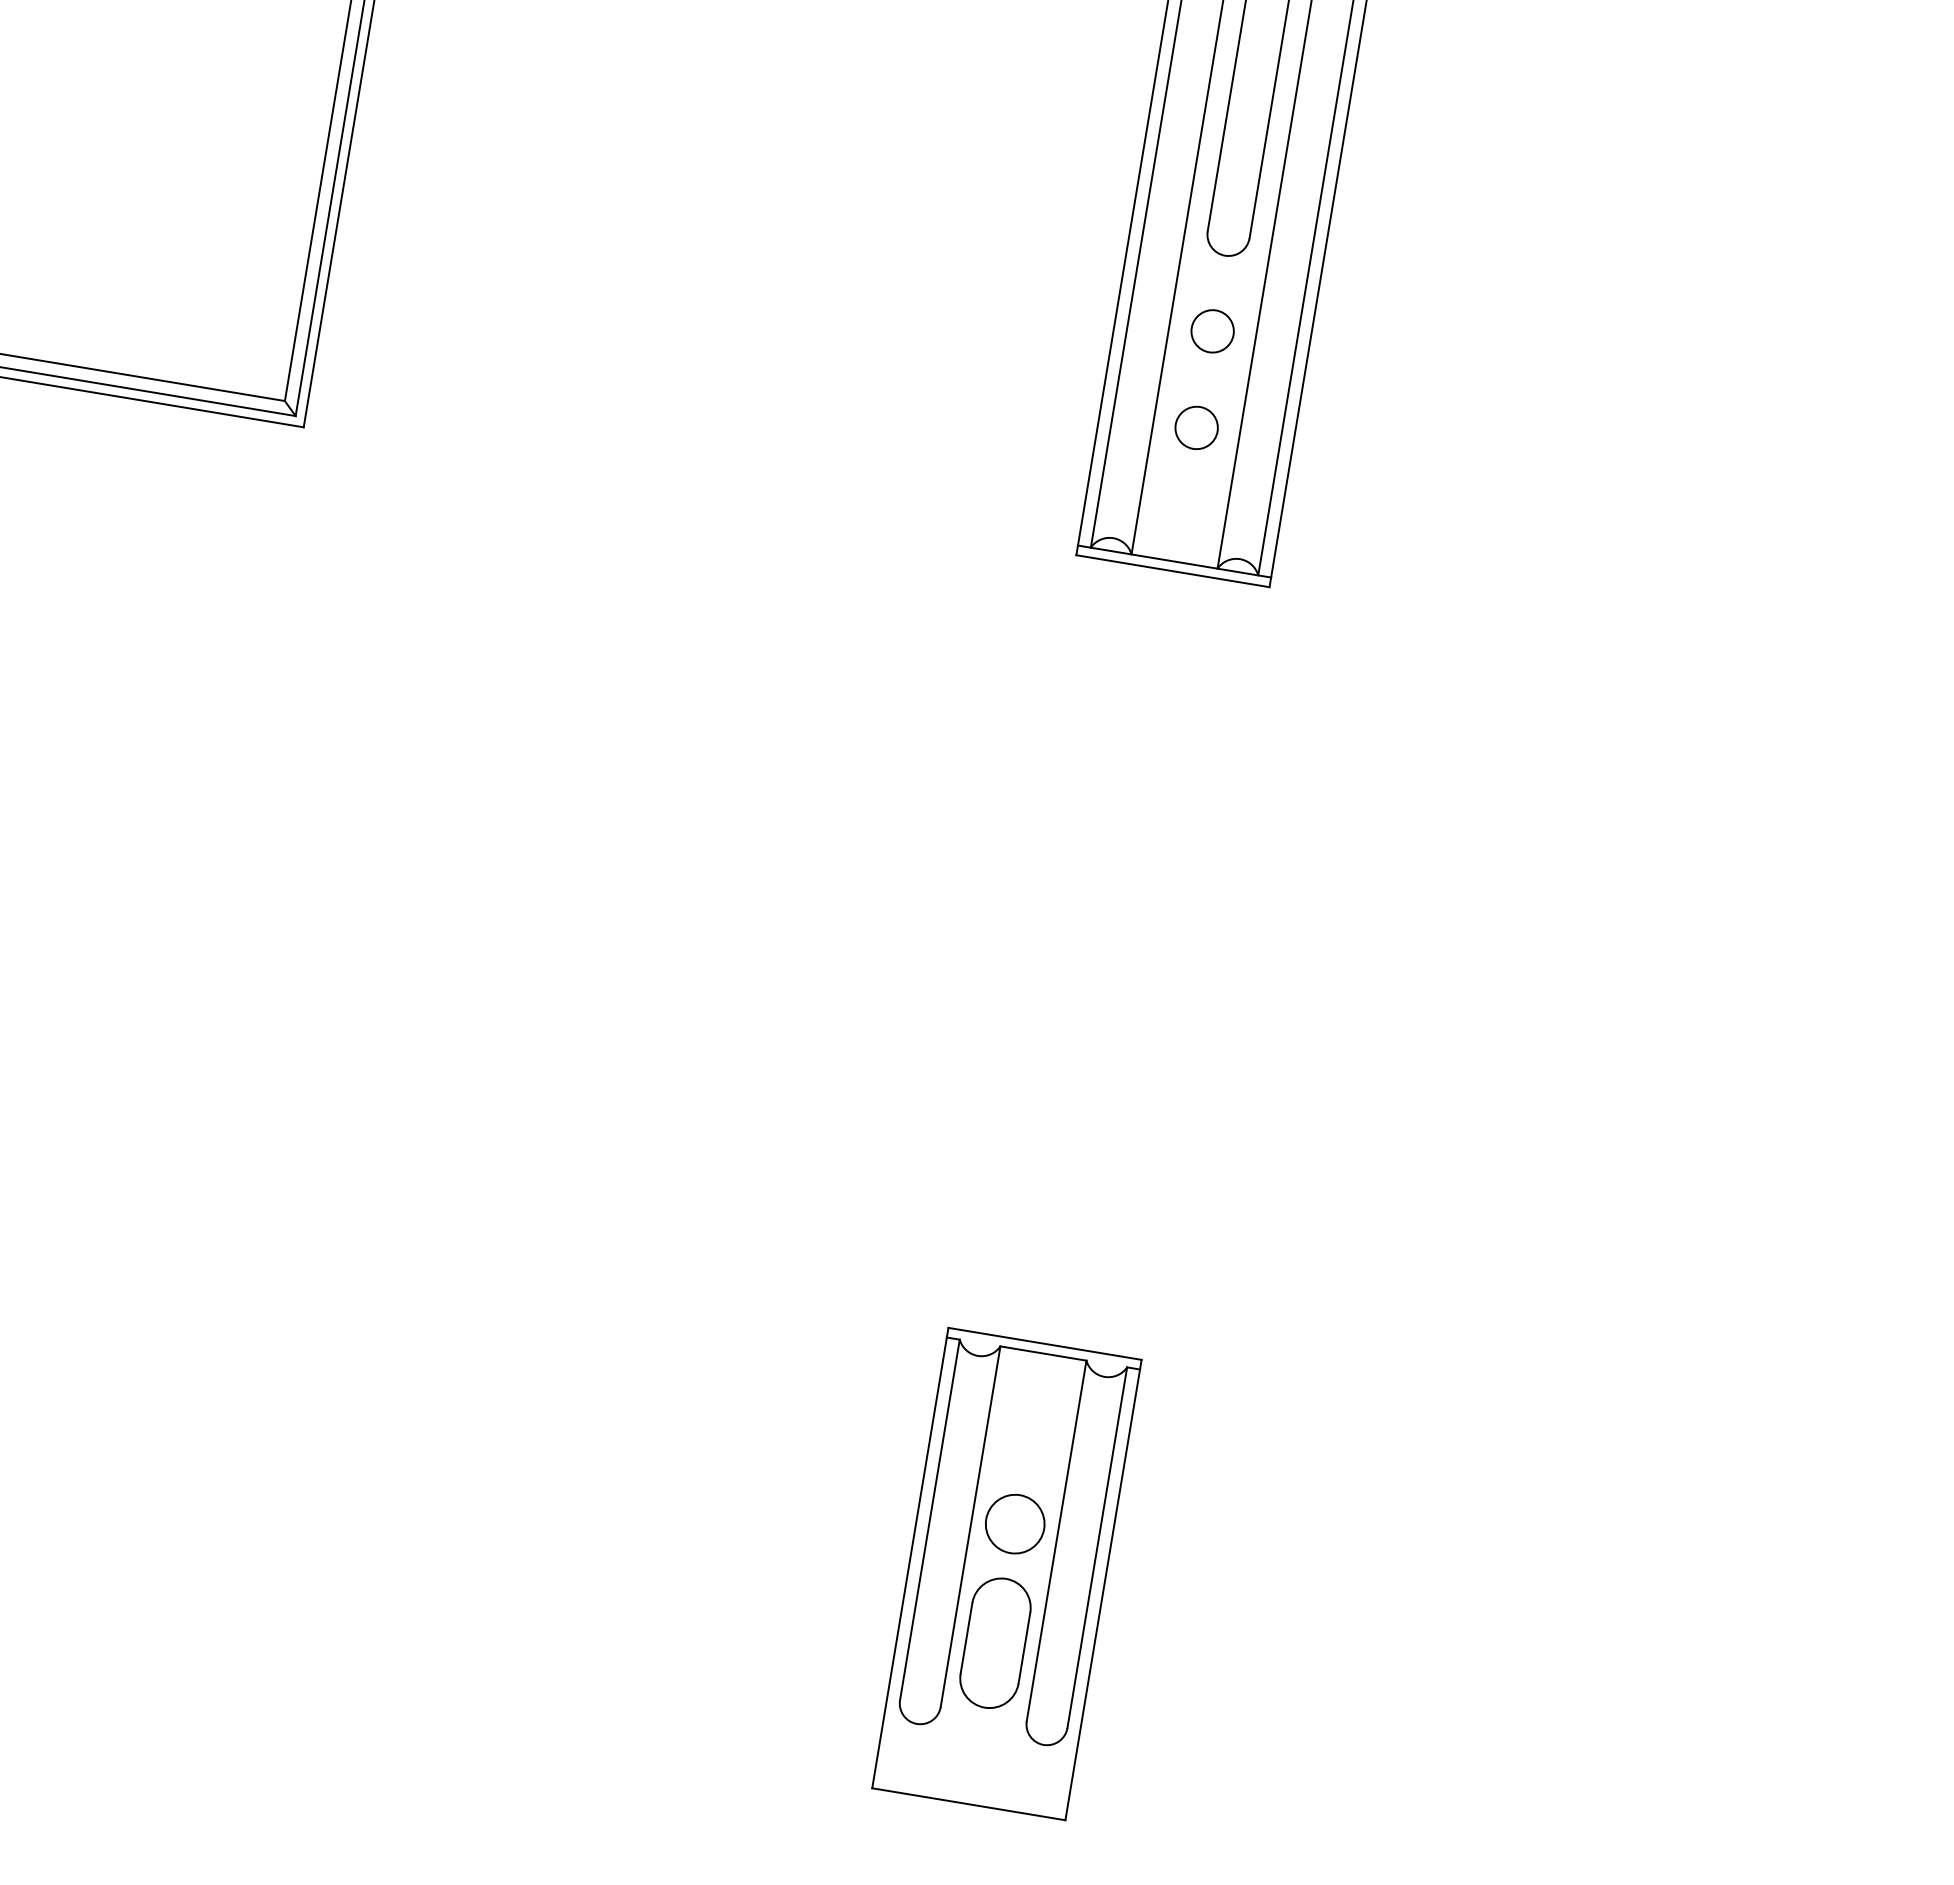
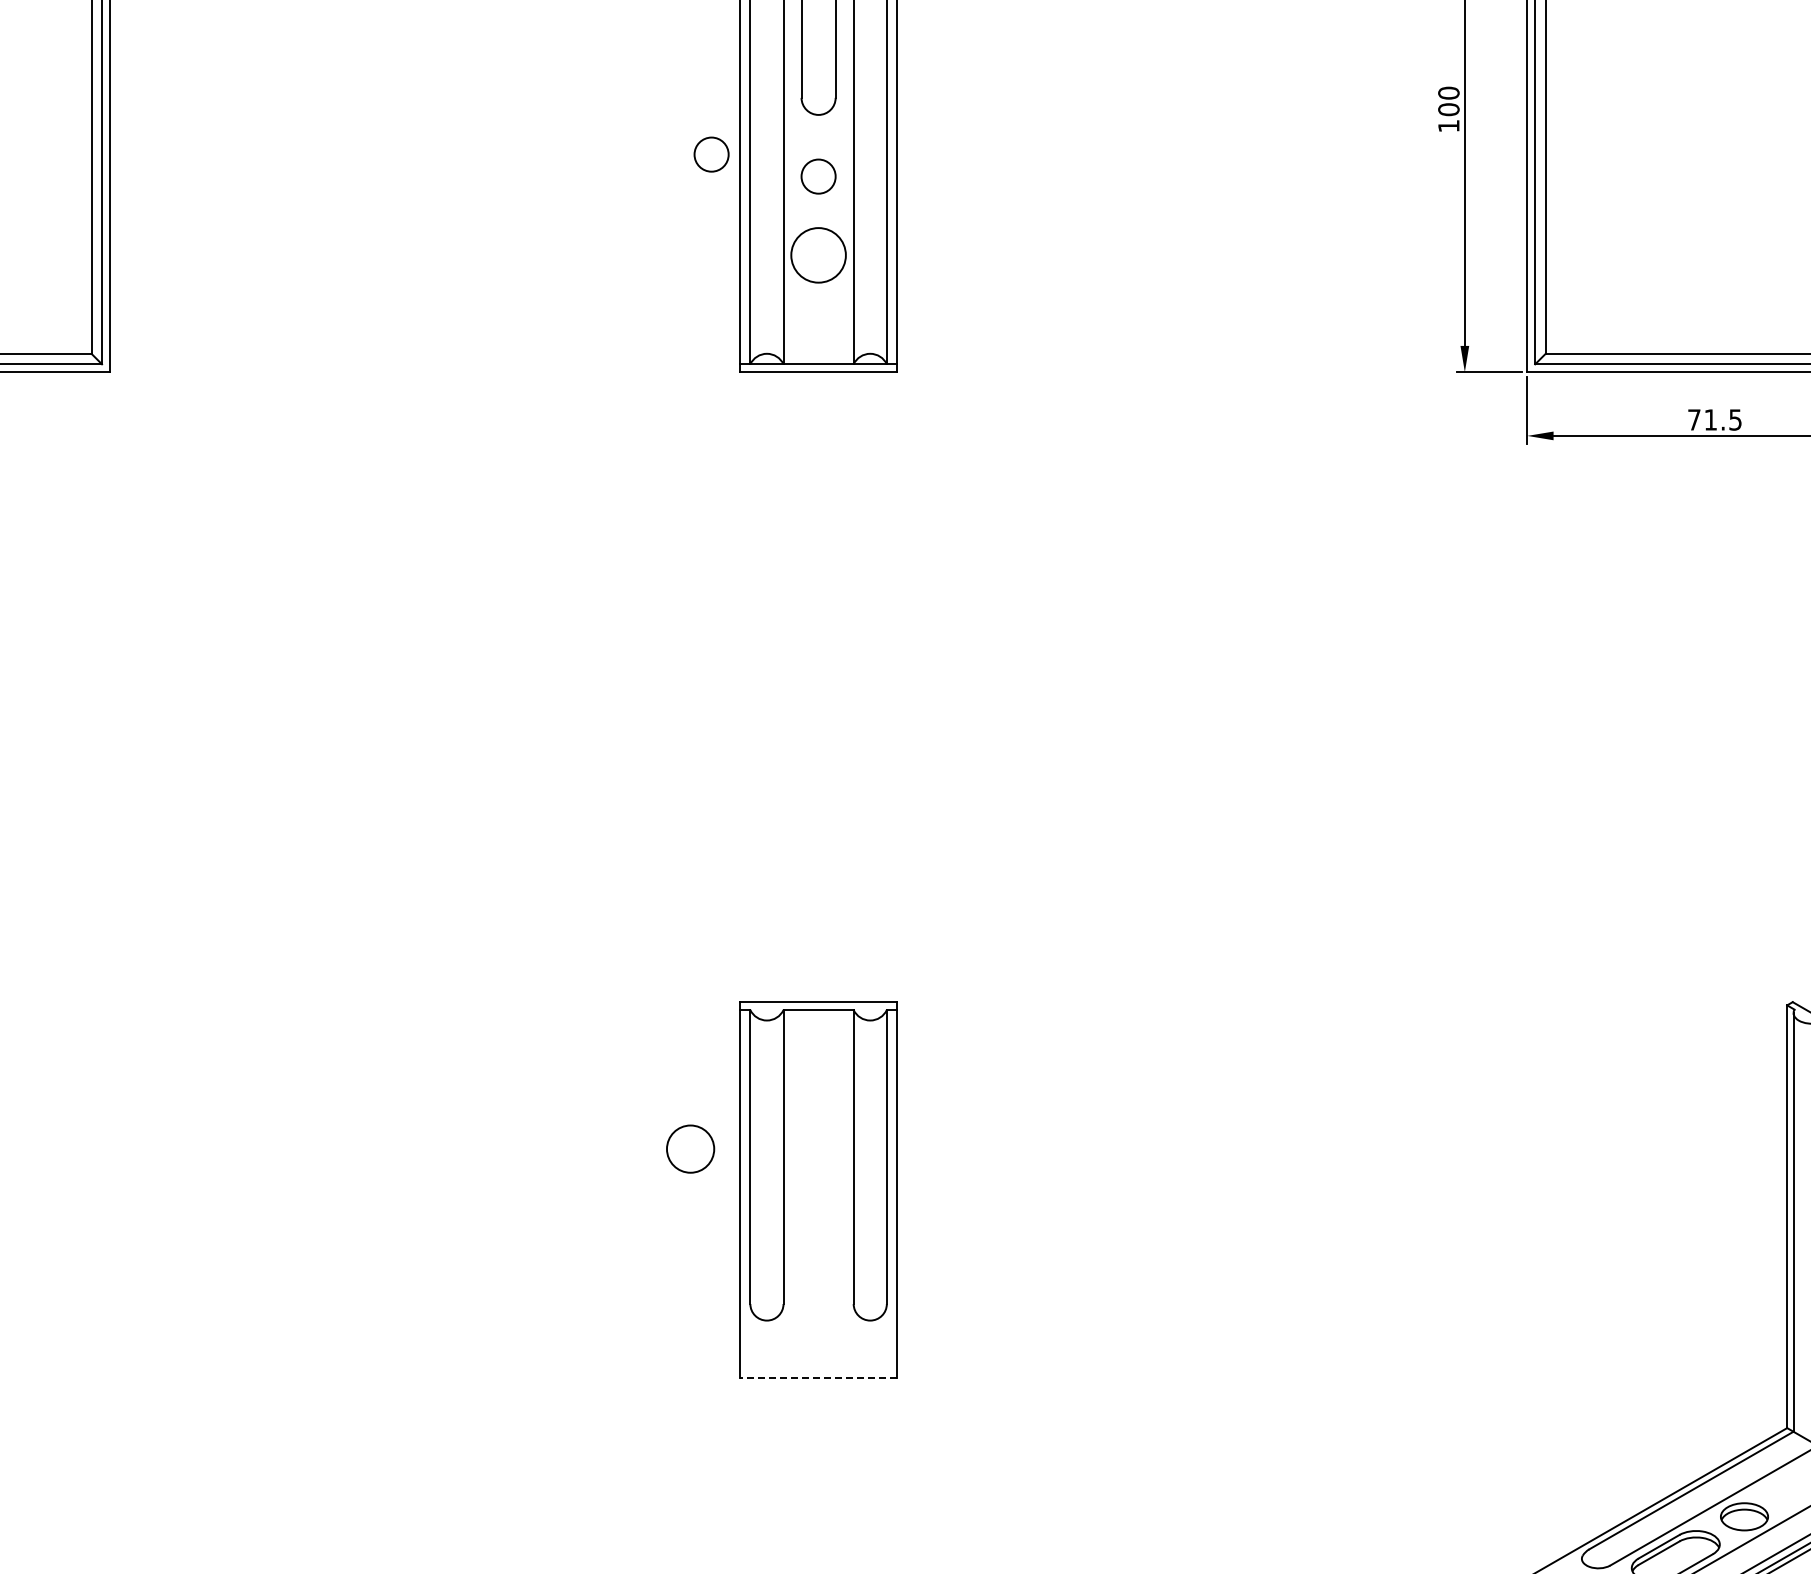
circle: (1085, 282) -> (711, 154), added
circle: (1196, 428) -> (818, 255), size x1.6
circle: (1015, 1523) -> (690, 1148), moved
part: (995, 1642) -> (818, 1245), removed
line: (968, 1804) -> (818, 1377), solid -> dashed

